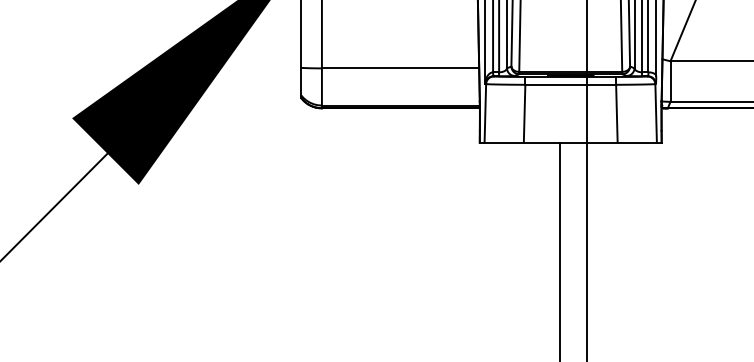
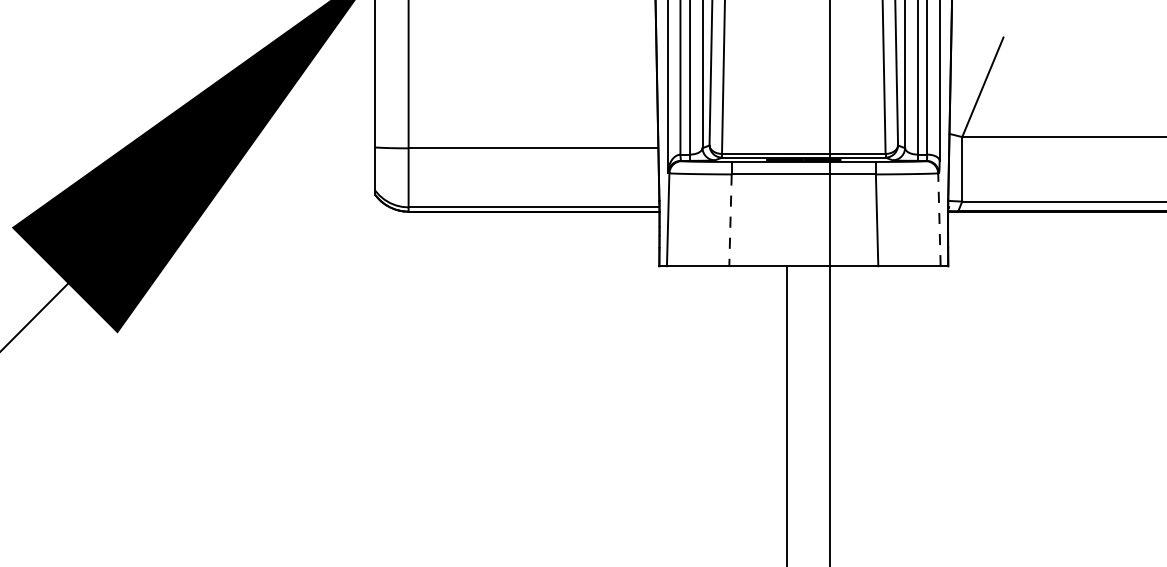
line: (656, 112) -> (940, 218), solid -> dashed
line: (524, 113) -> (730, 219), solid -> dashed

